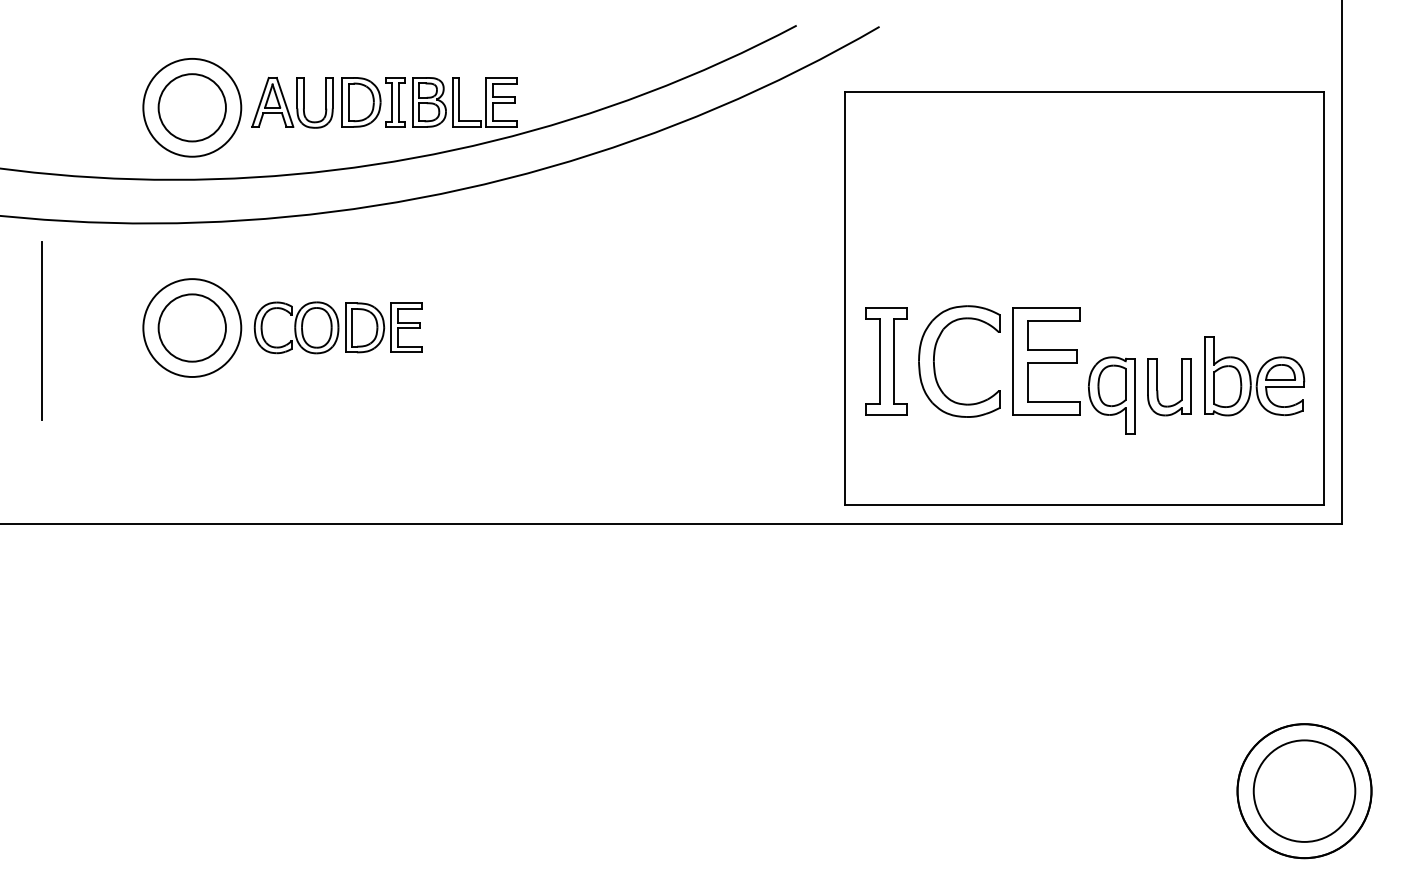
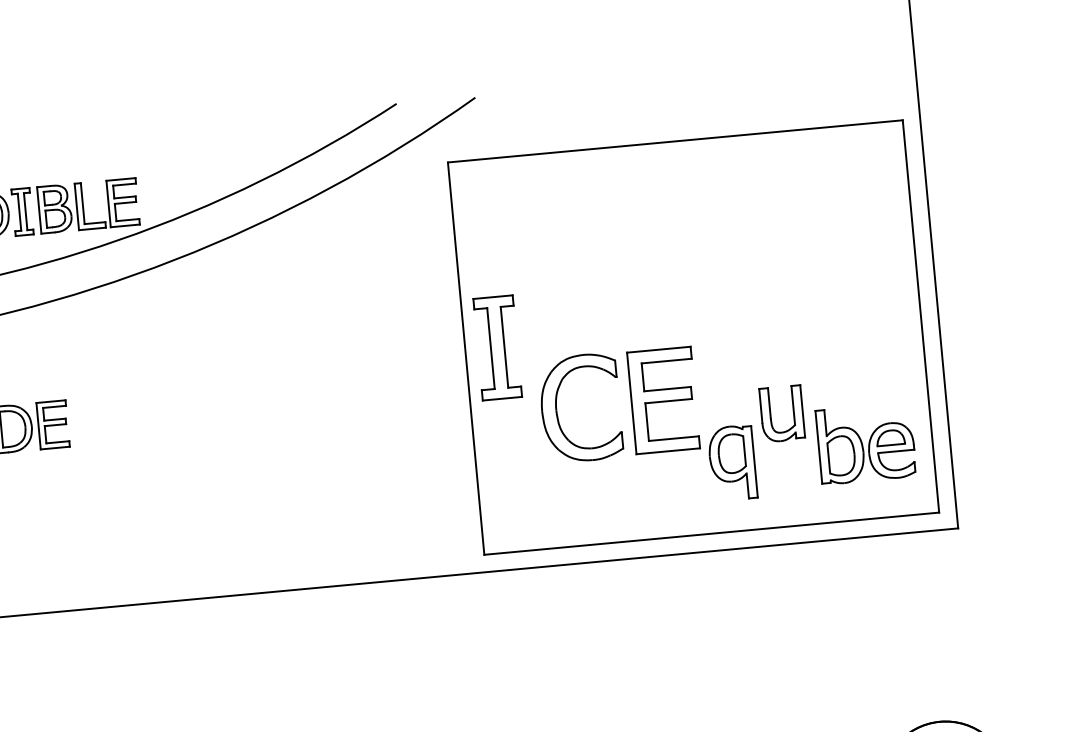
part: (886, 361) -> (497, 347), moved
part: (1254, 376) -> (866, 443), moved
part: (1111, 395) -> (732, 462), moved

